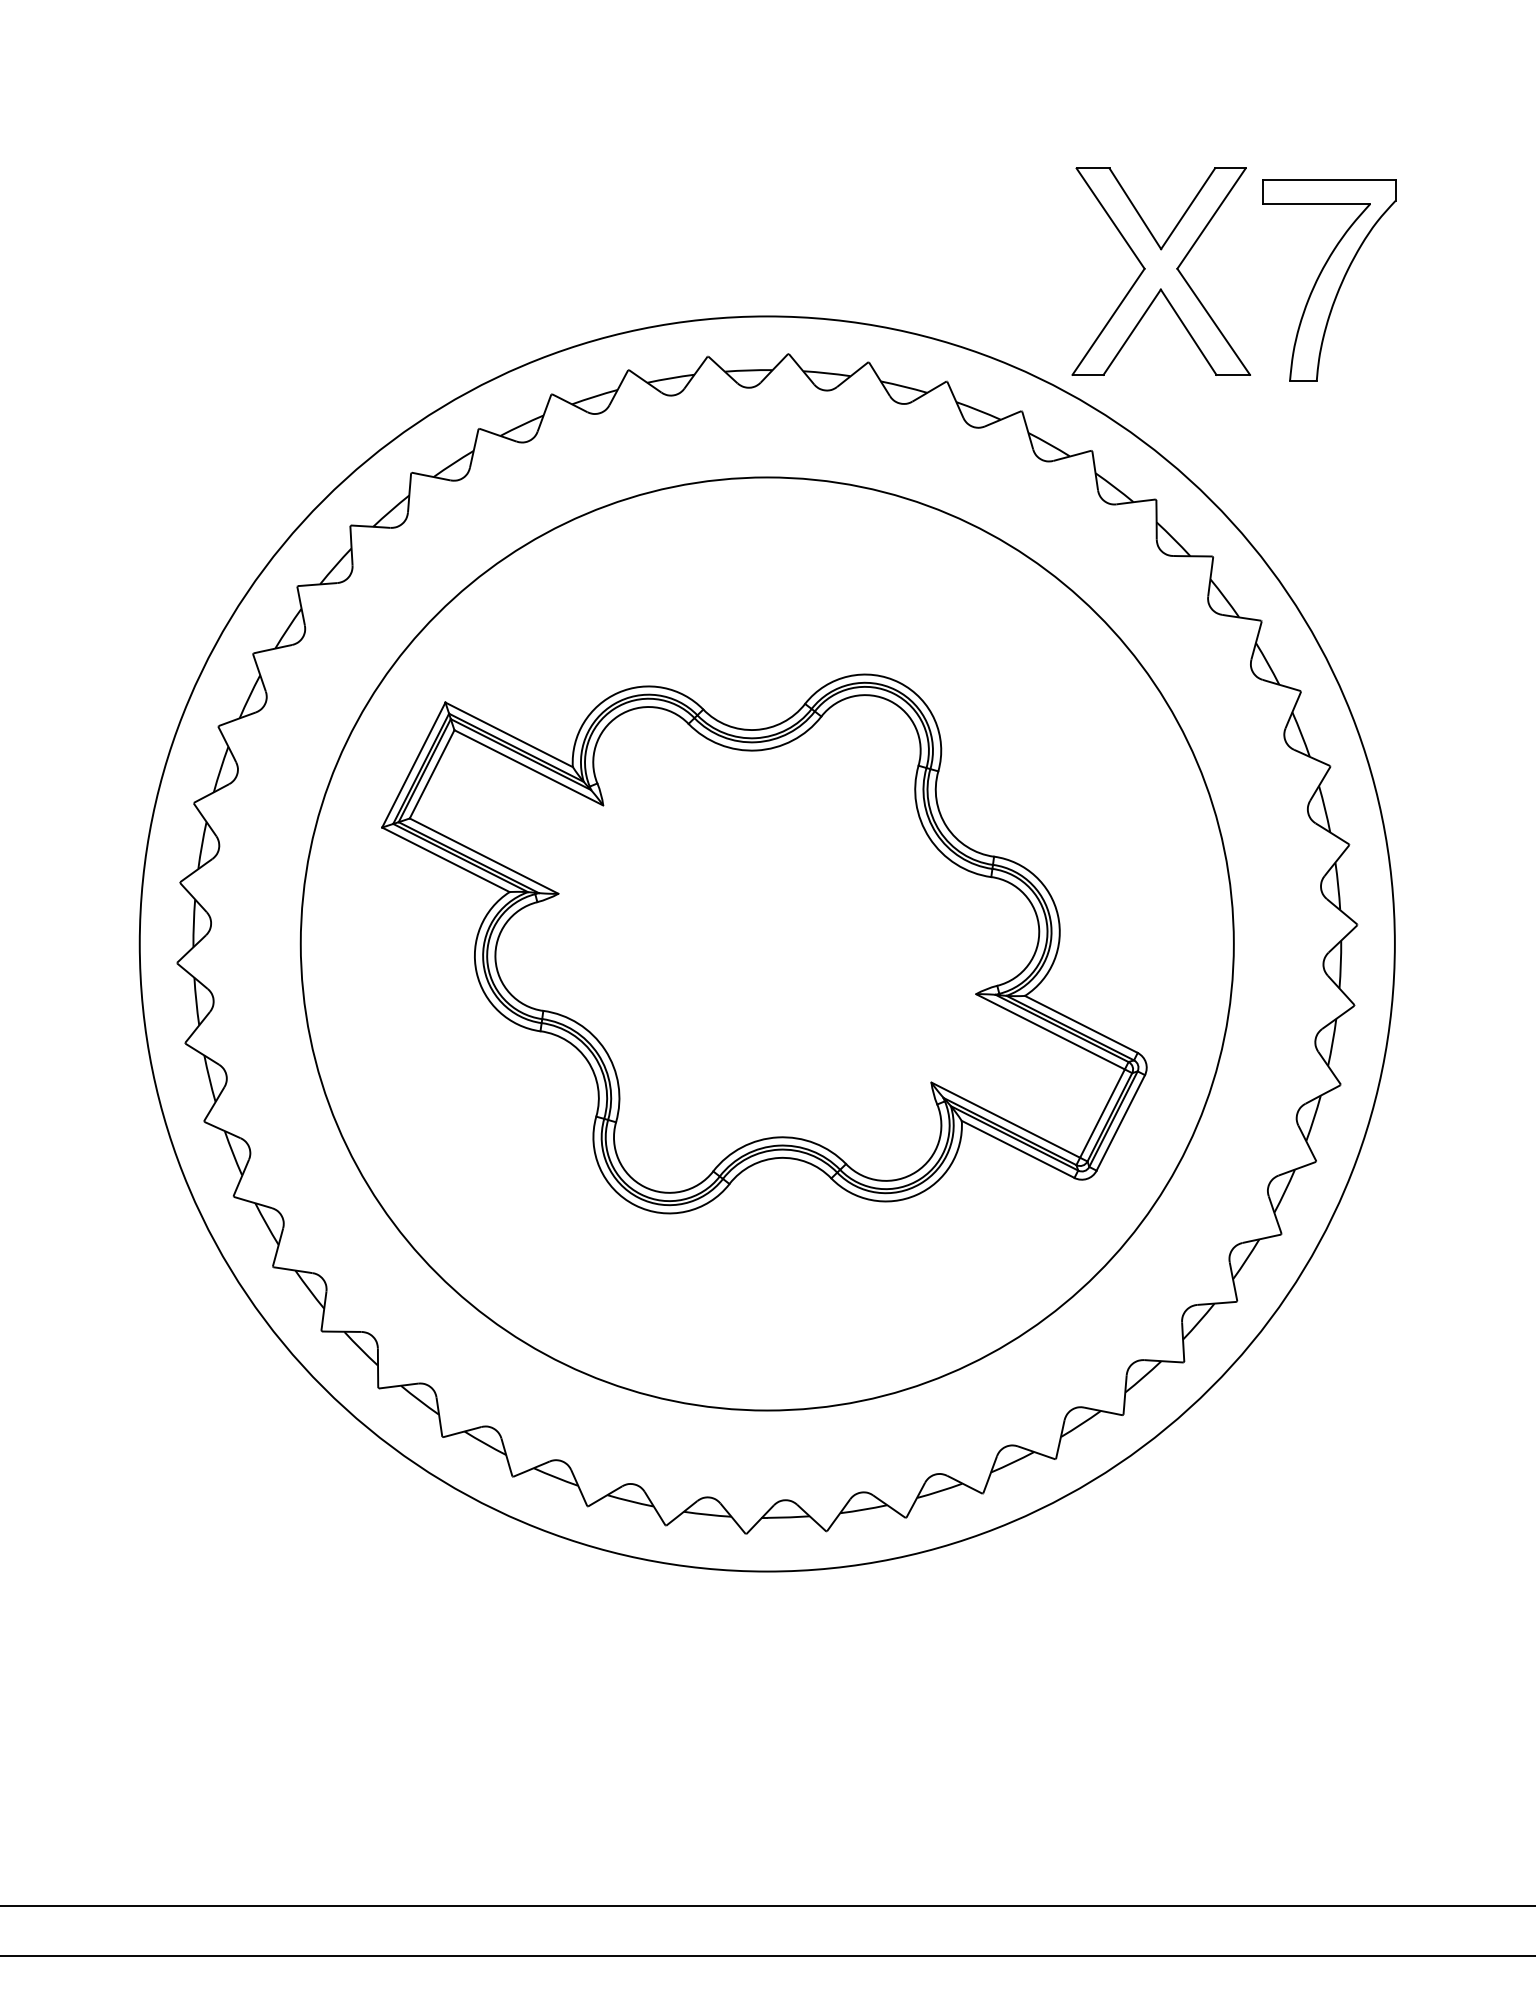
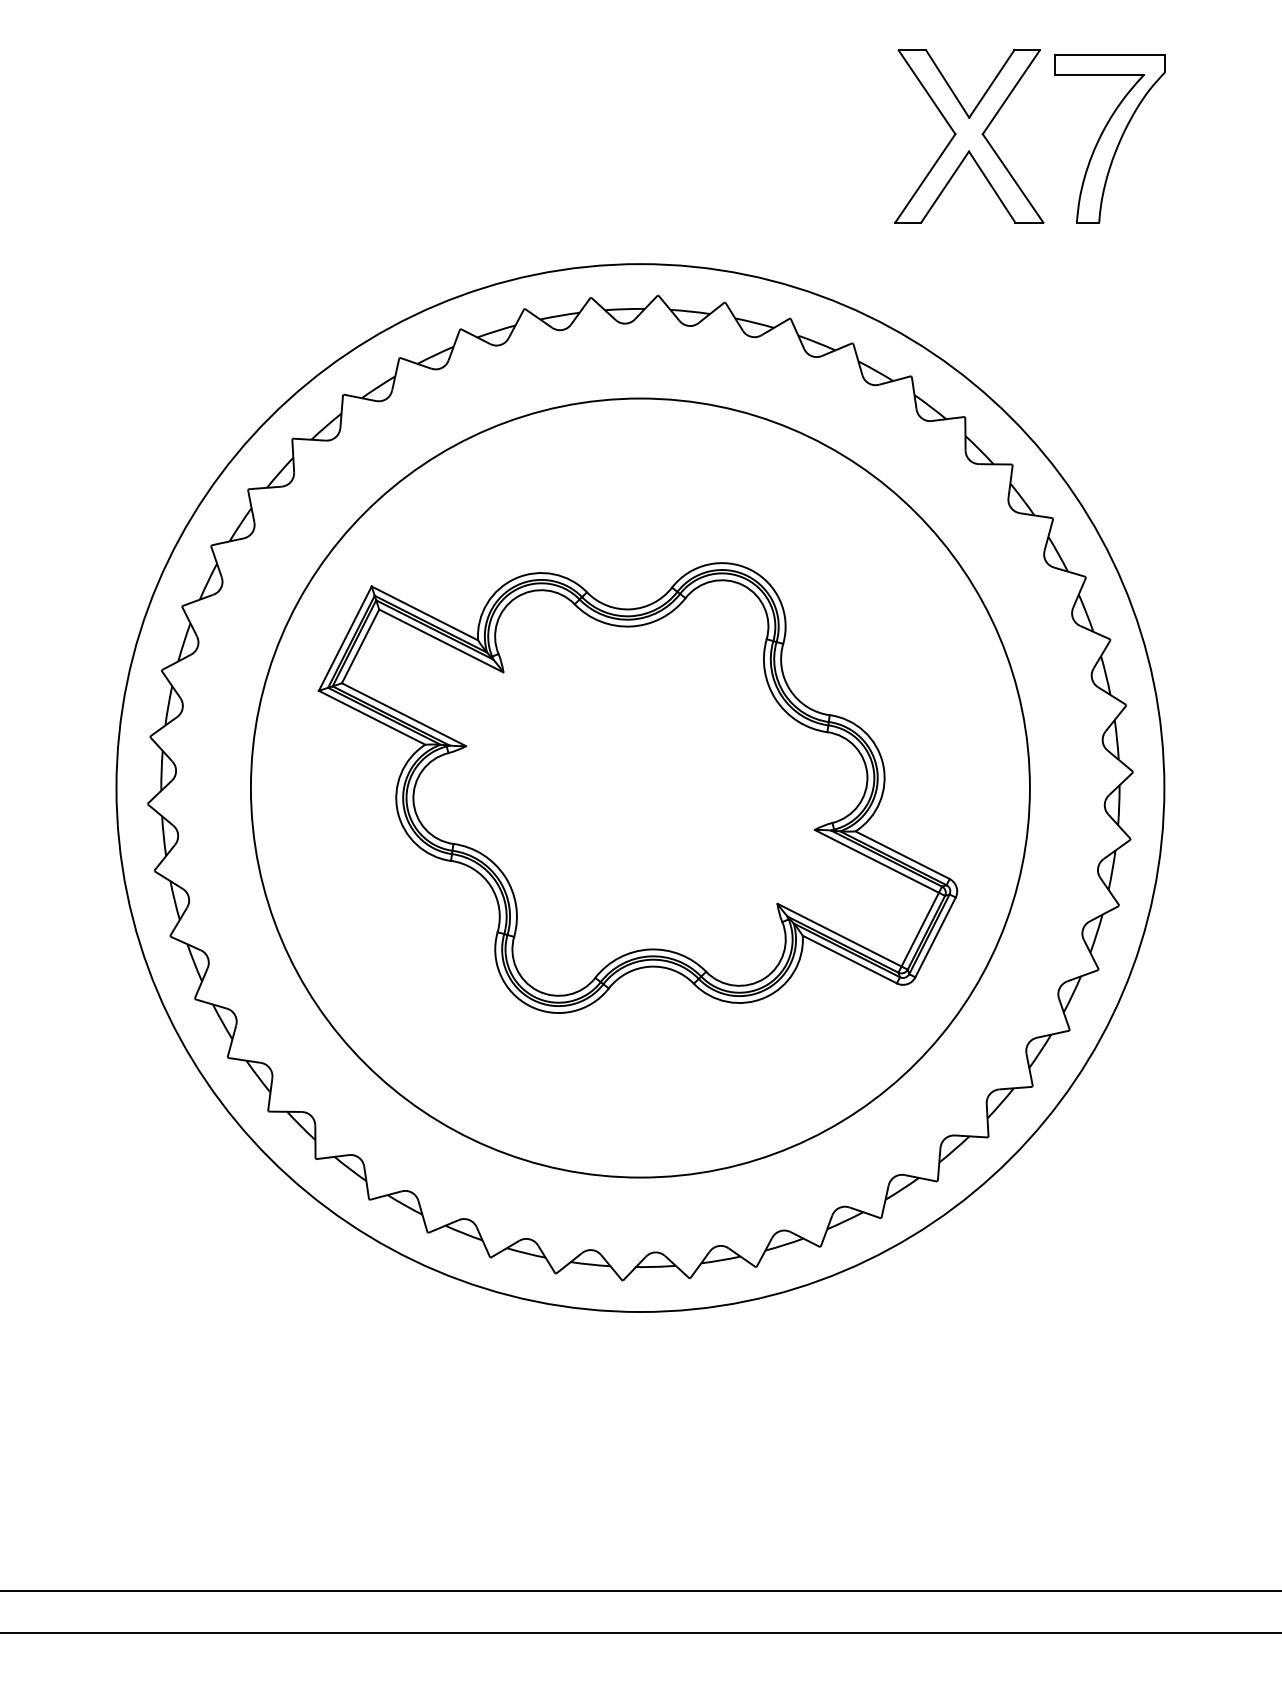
part: (1160, 271) -> (968, 136), moved
part: (1329, 280) -> (1109, 138), moved

